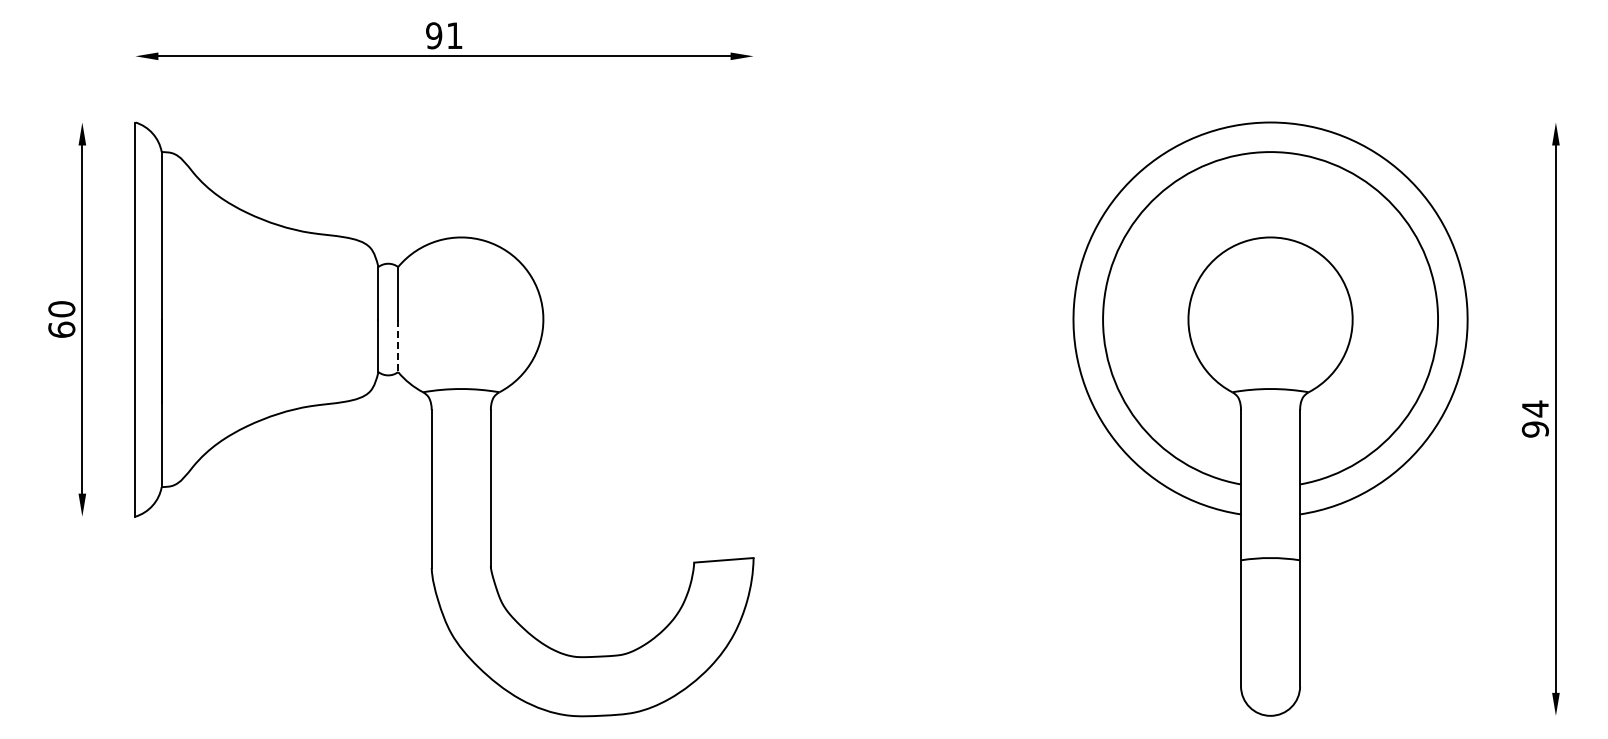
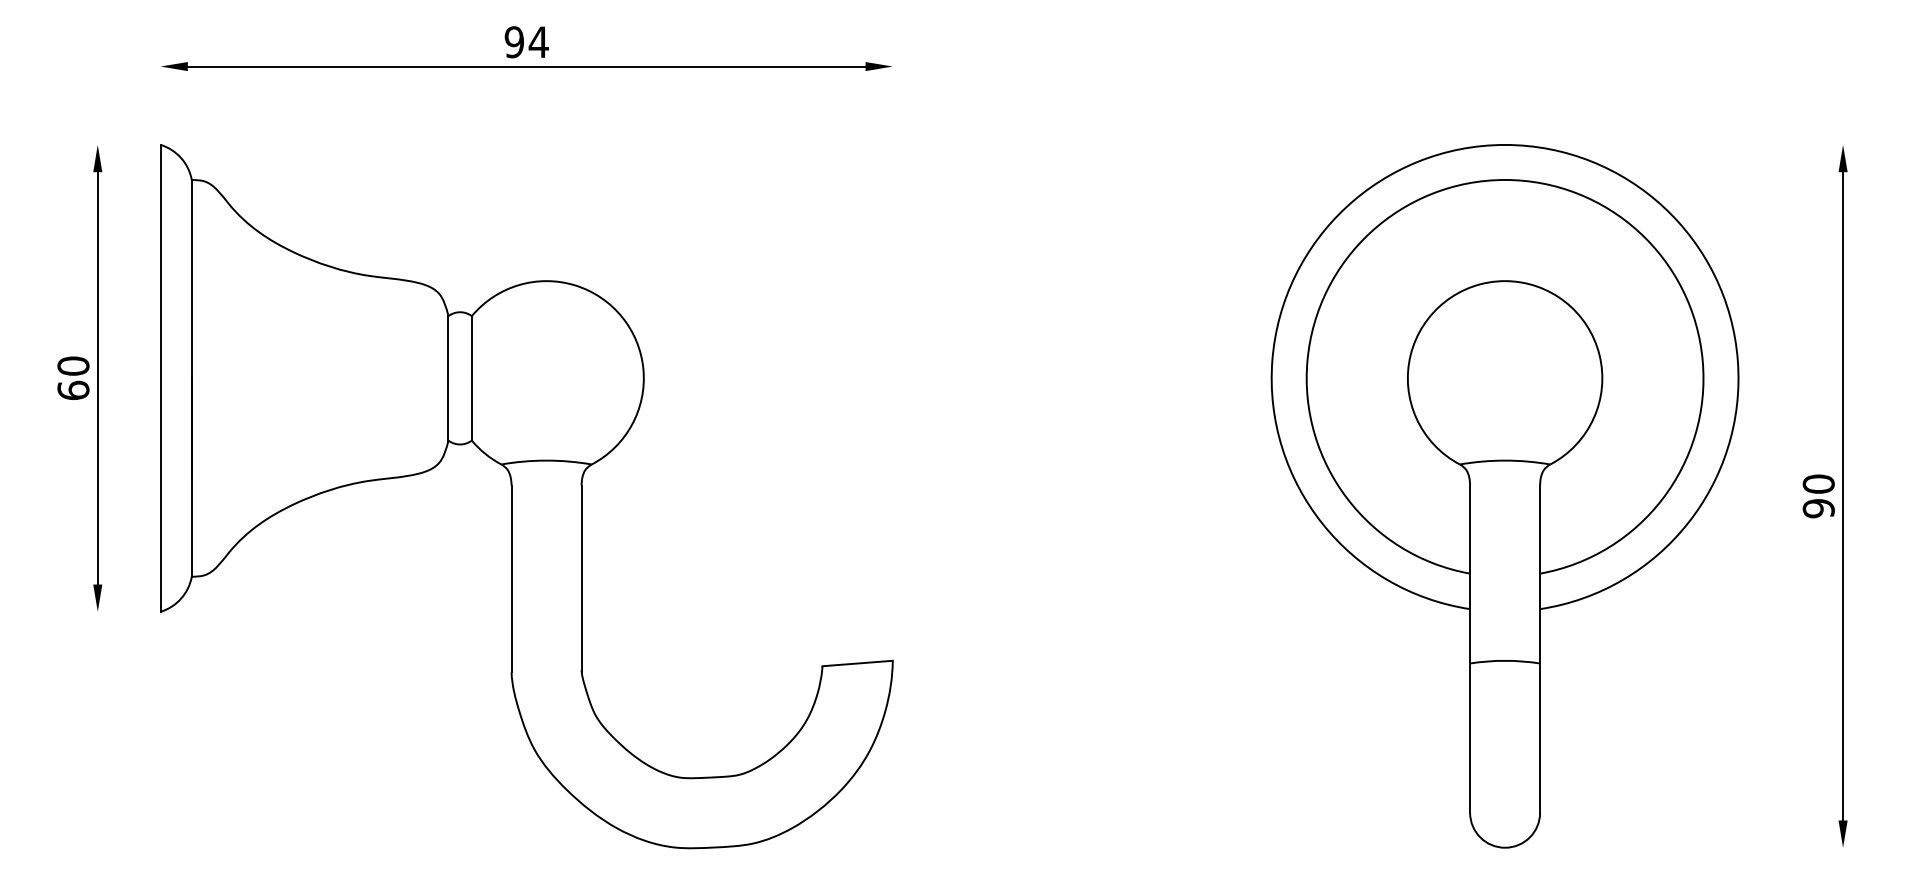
text: (454, 35) -> (538, 41), 91 -> 94
line: (398, 346) -> (472, 410), dashed -> solid
text: (1534, 408) -> (1817, 483), 94 -> 90

